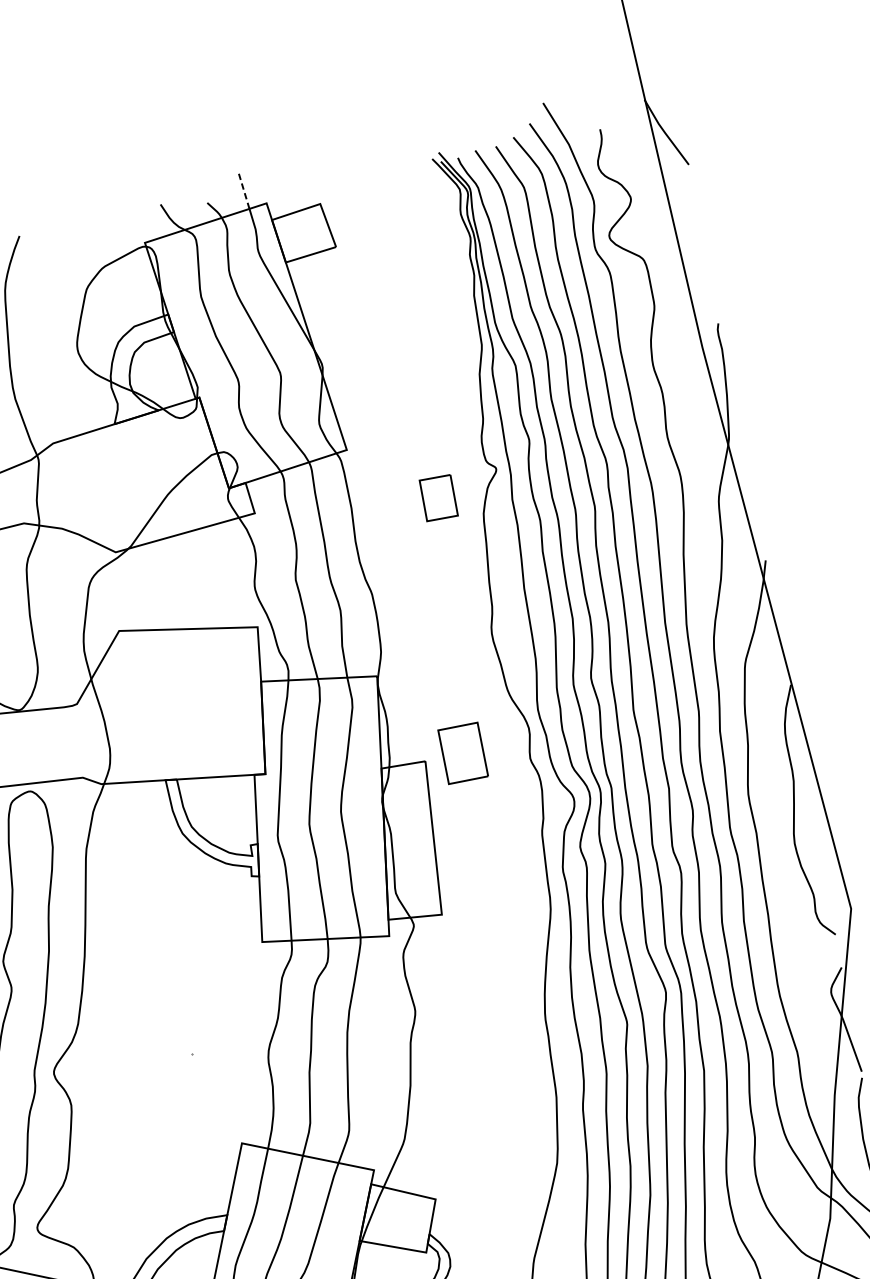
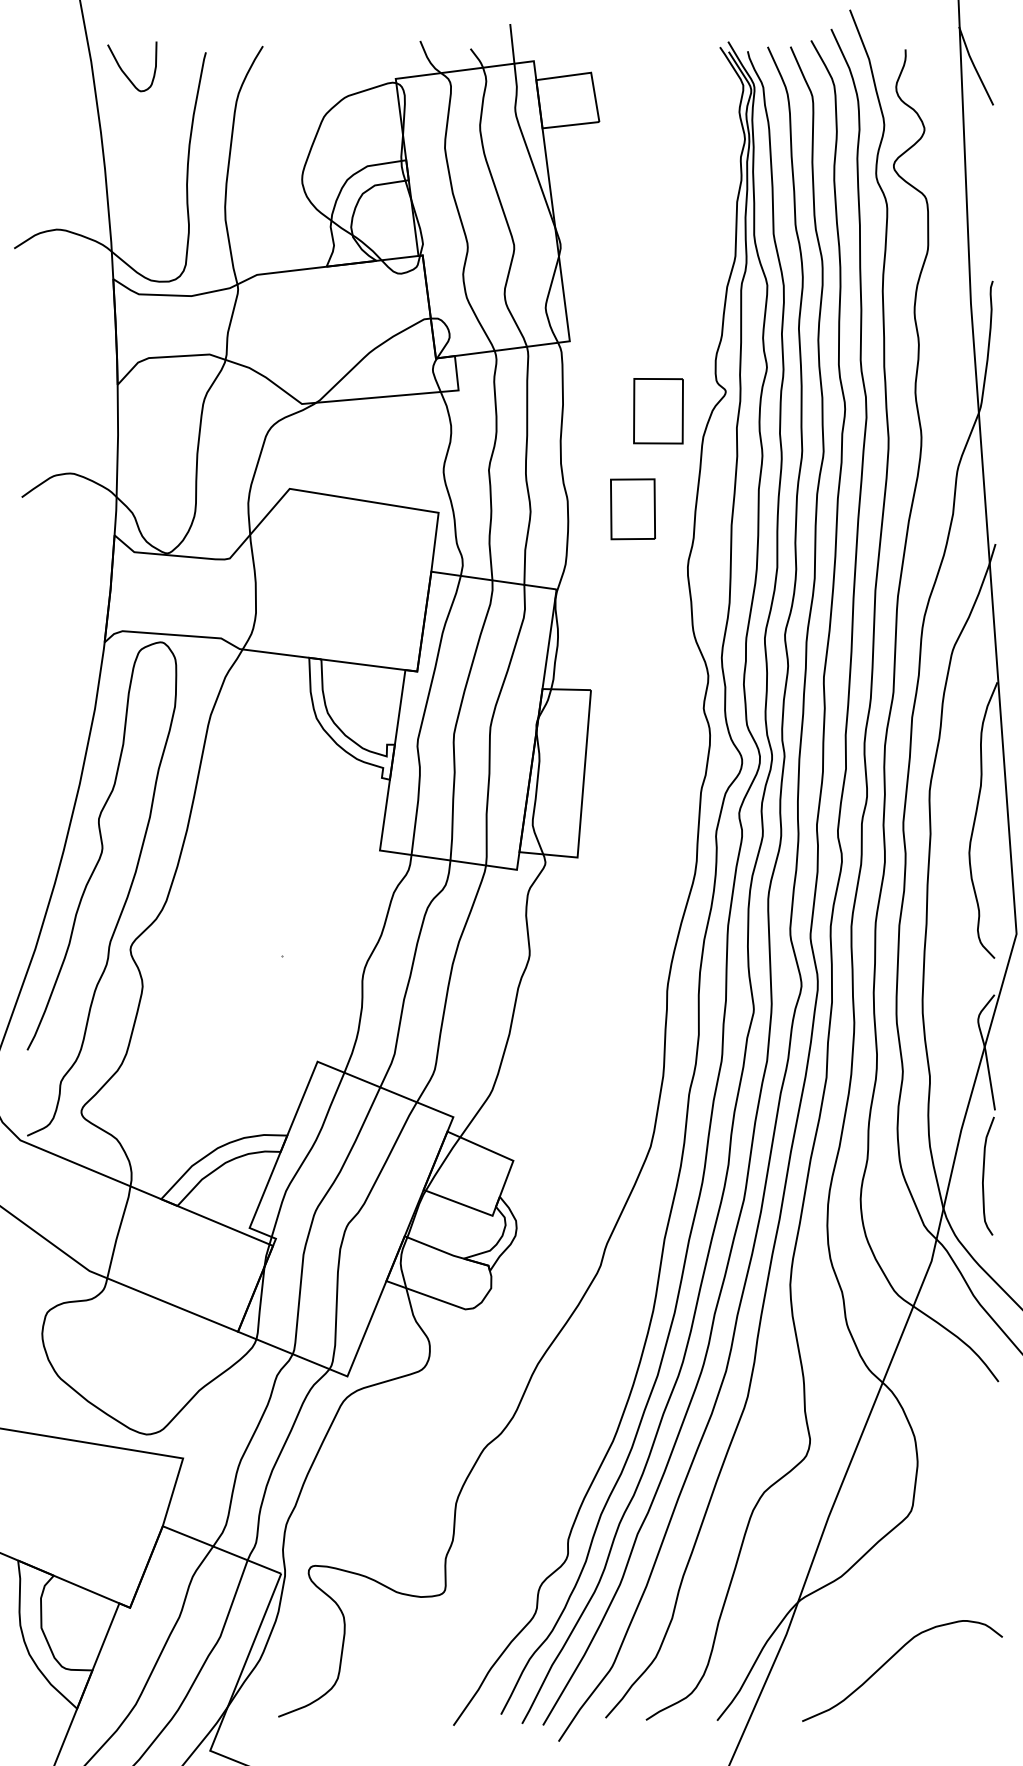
line: (244, 191) -> (512, 43), dashed -> solid
part: (438, 498) -> (658, 411), size x1.43
part: (462, 753) -> (632, 509), moved

